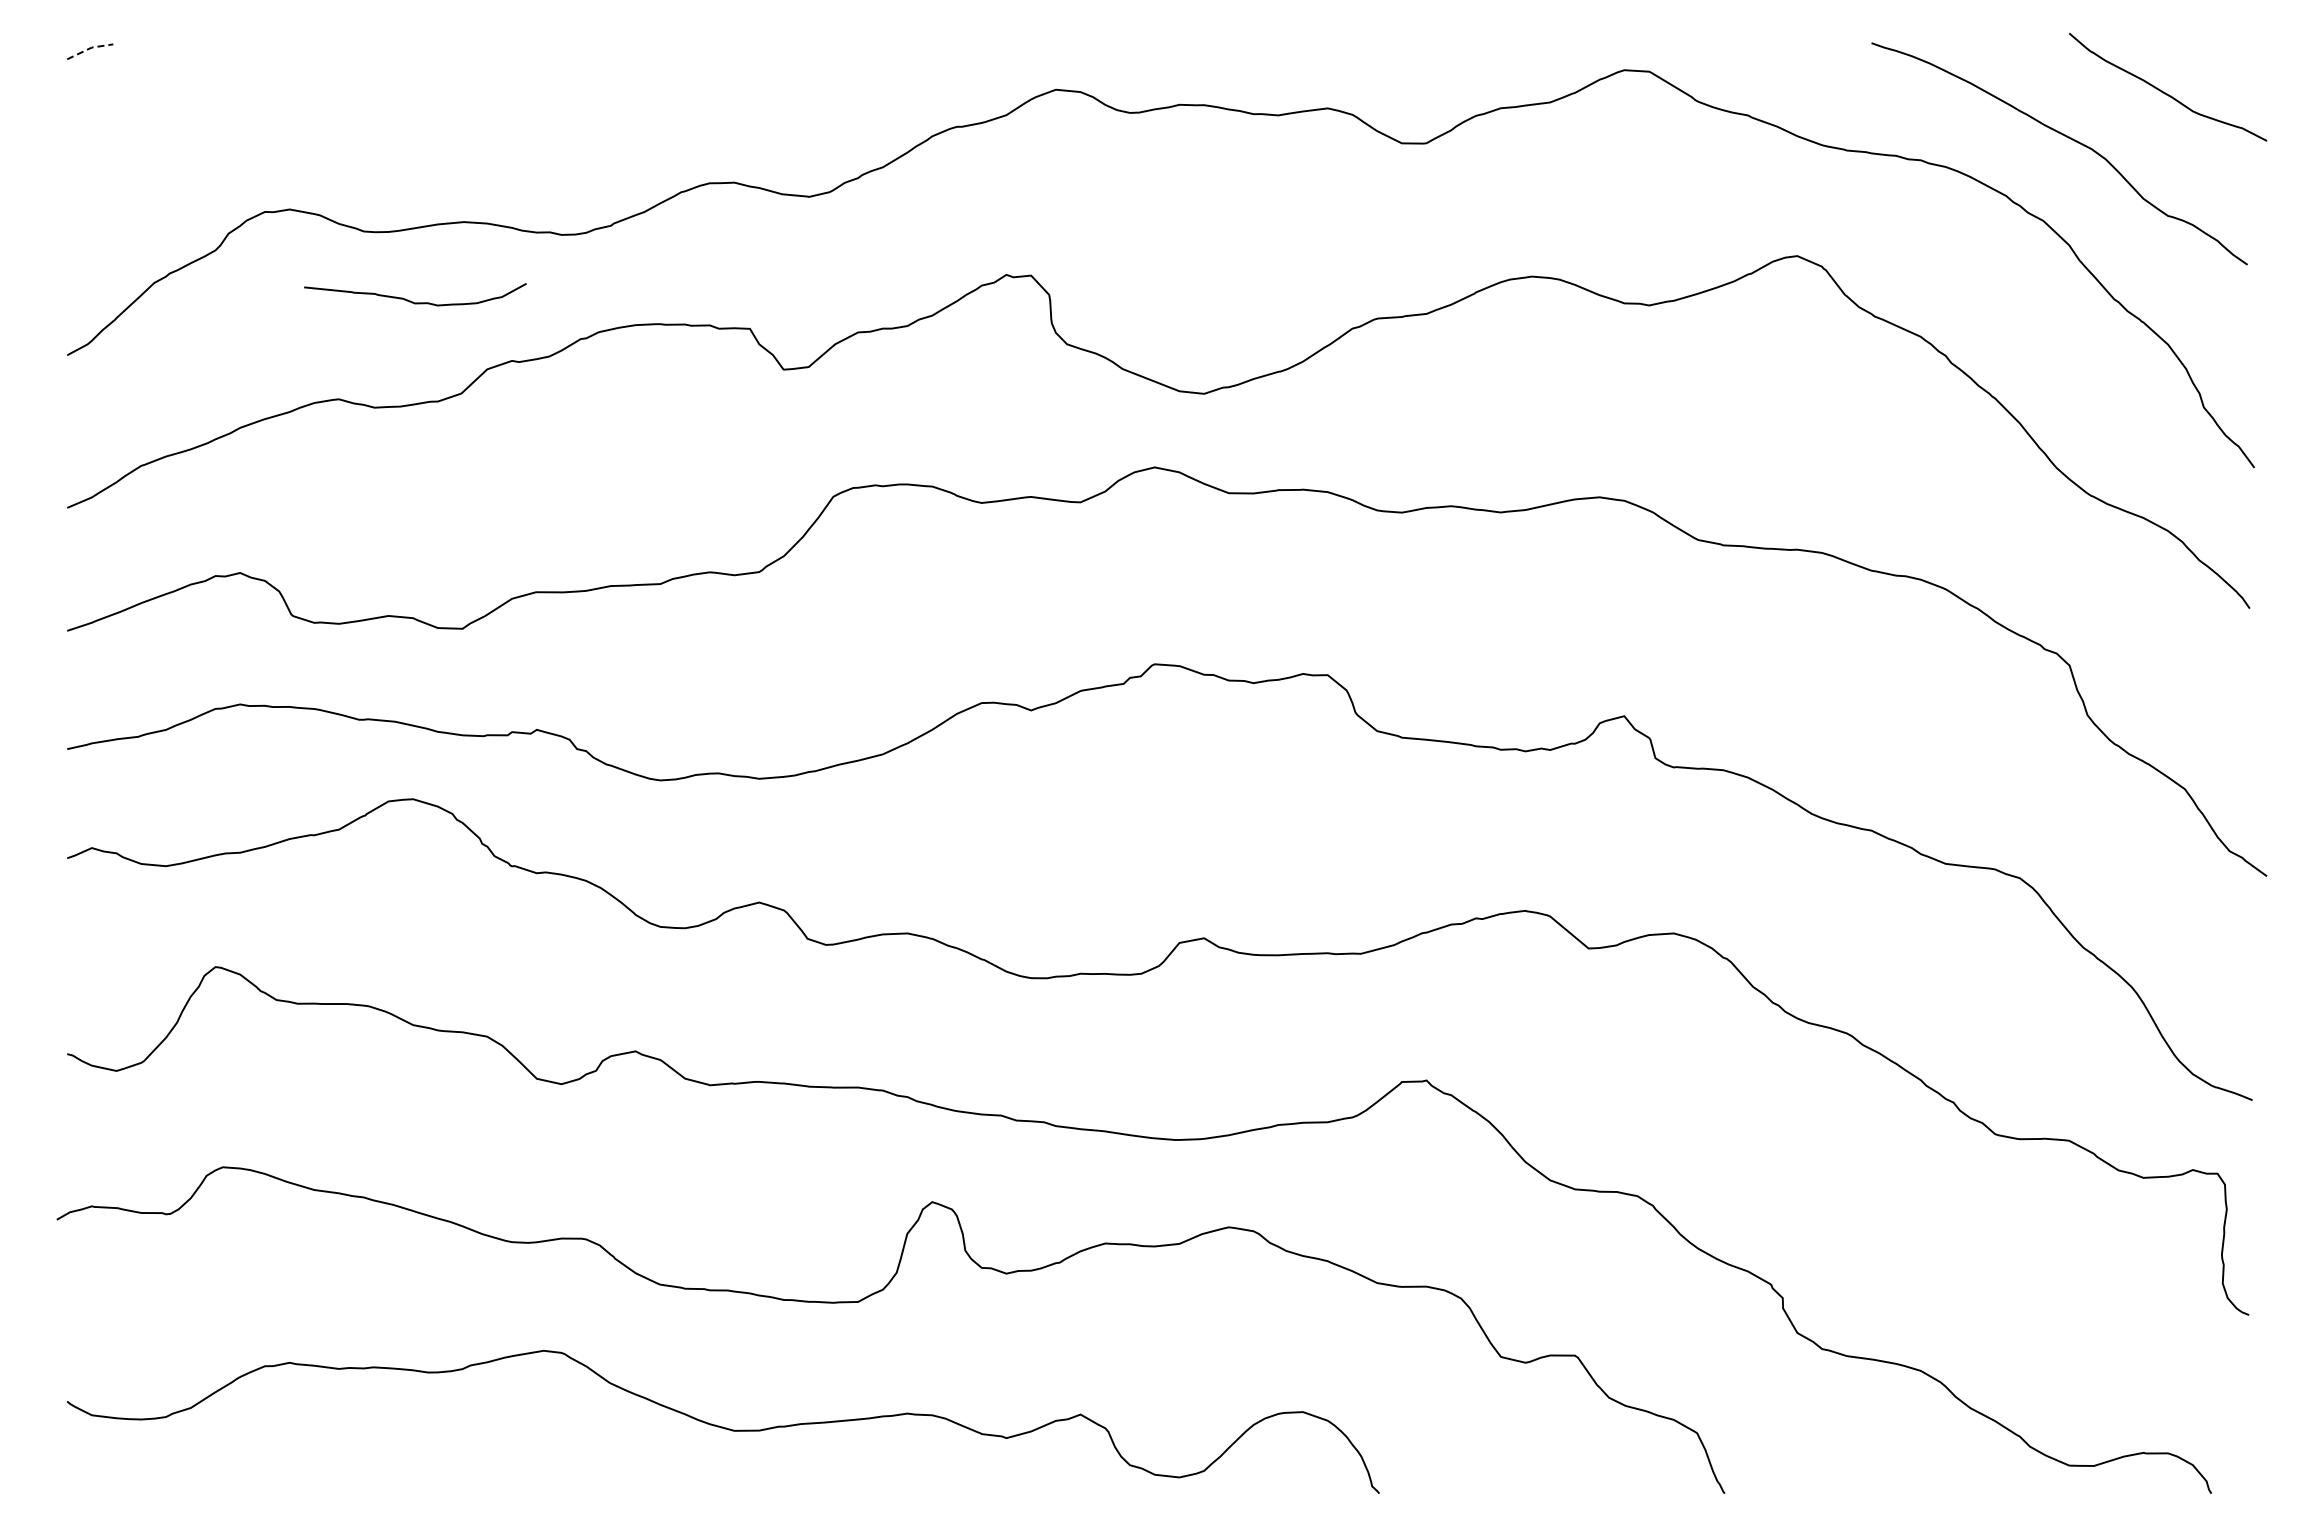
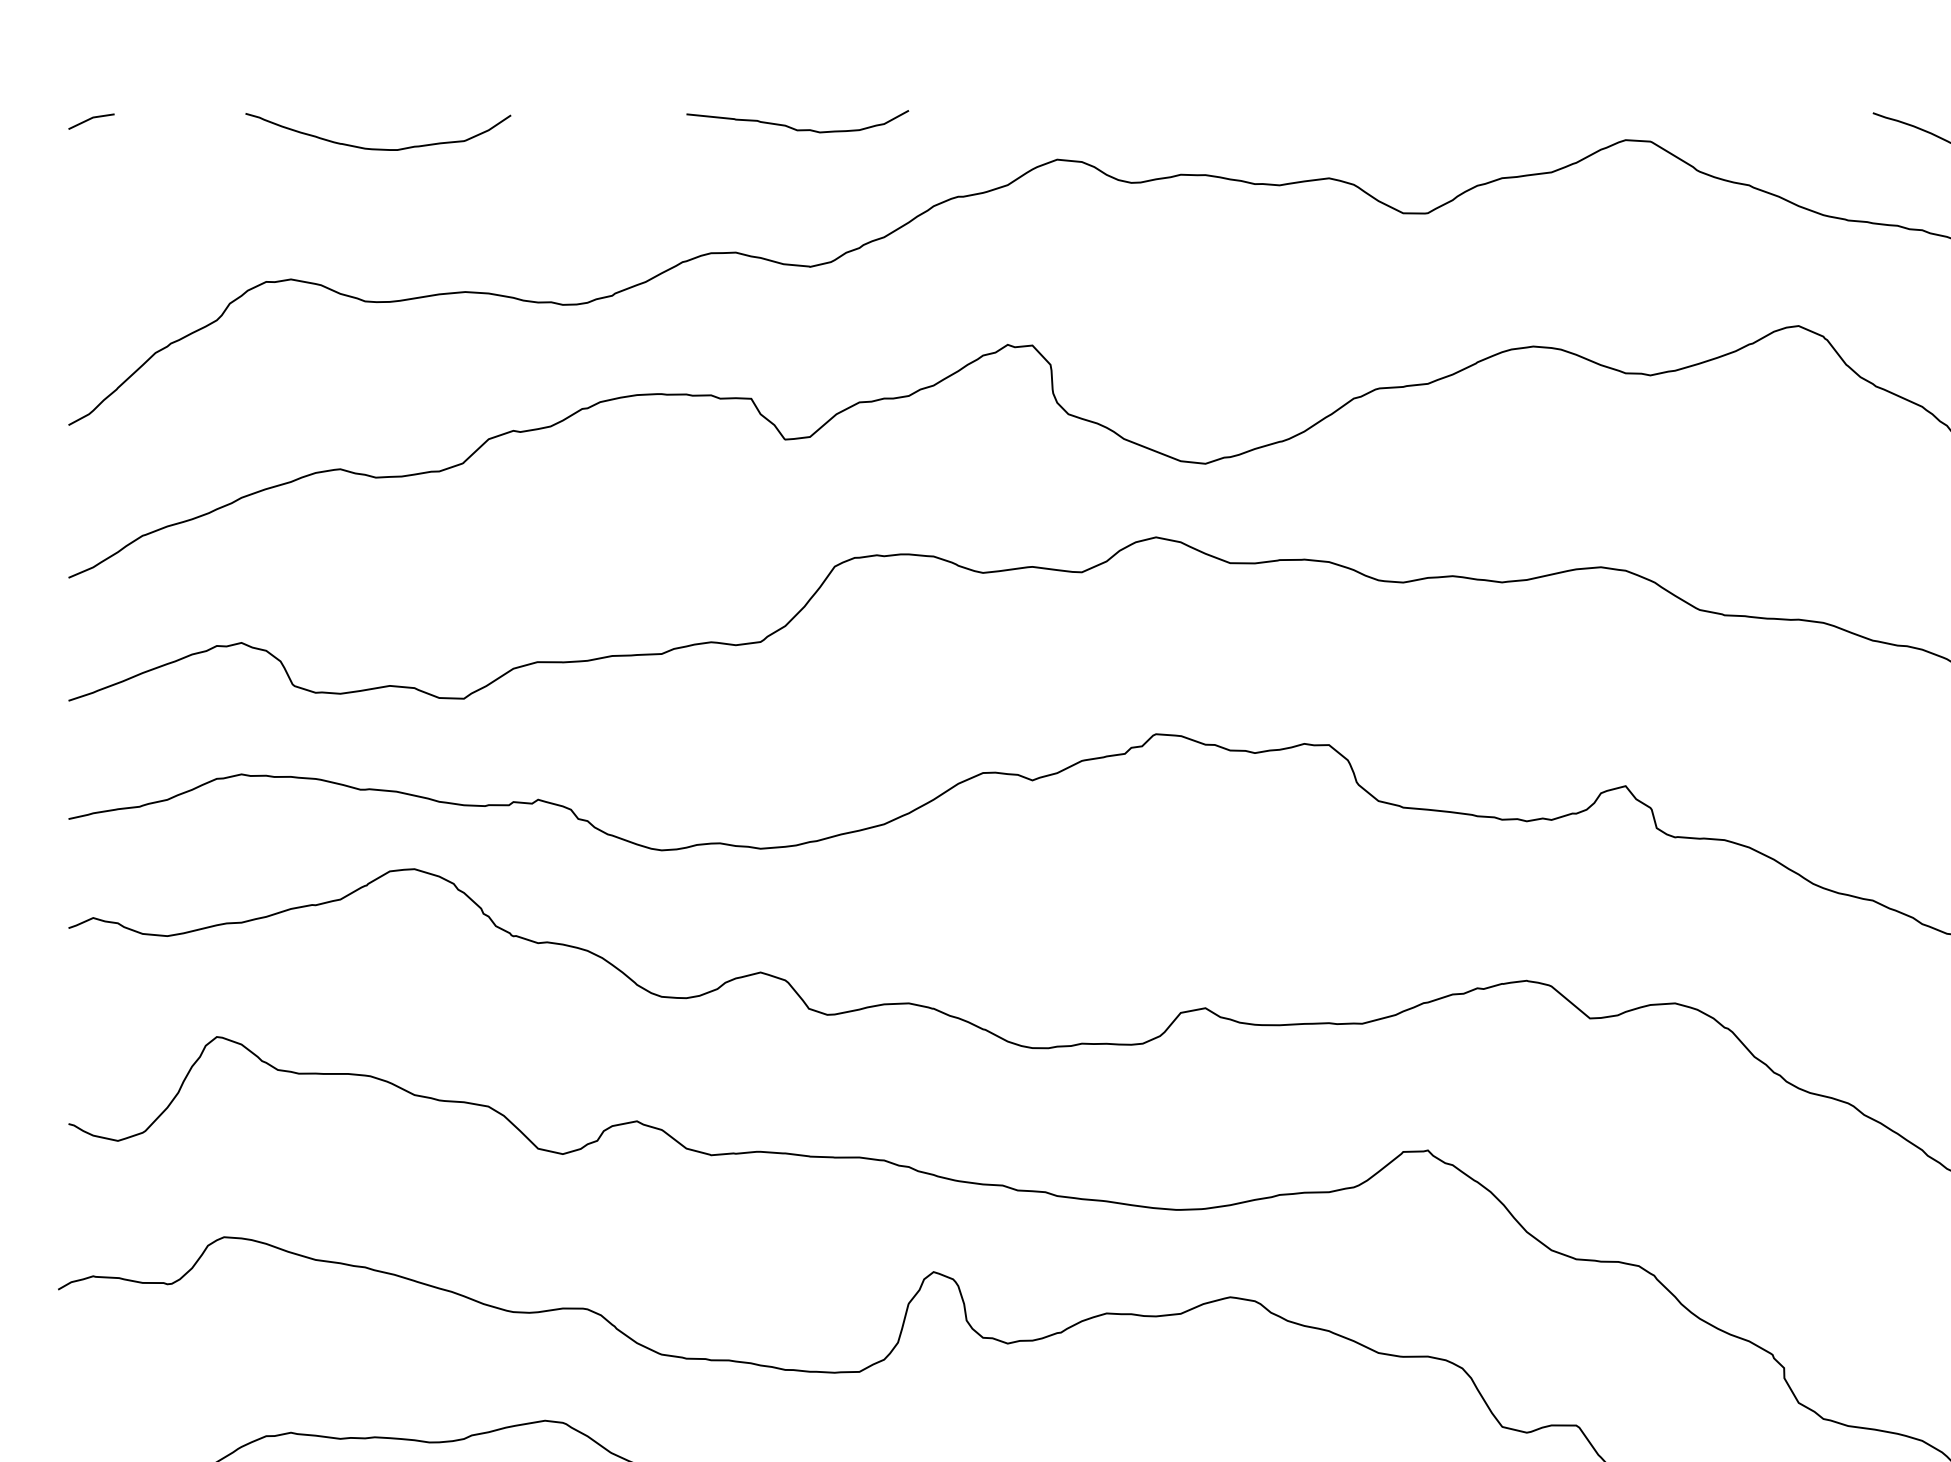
line: (90, 48) -> (91, 118), dashed -> solid
curve: (376, 78) -> (377, 148), added
curve: (413, 301) -> (795, 128), moved

